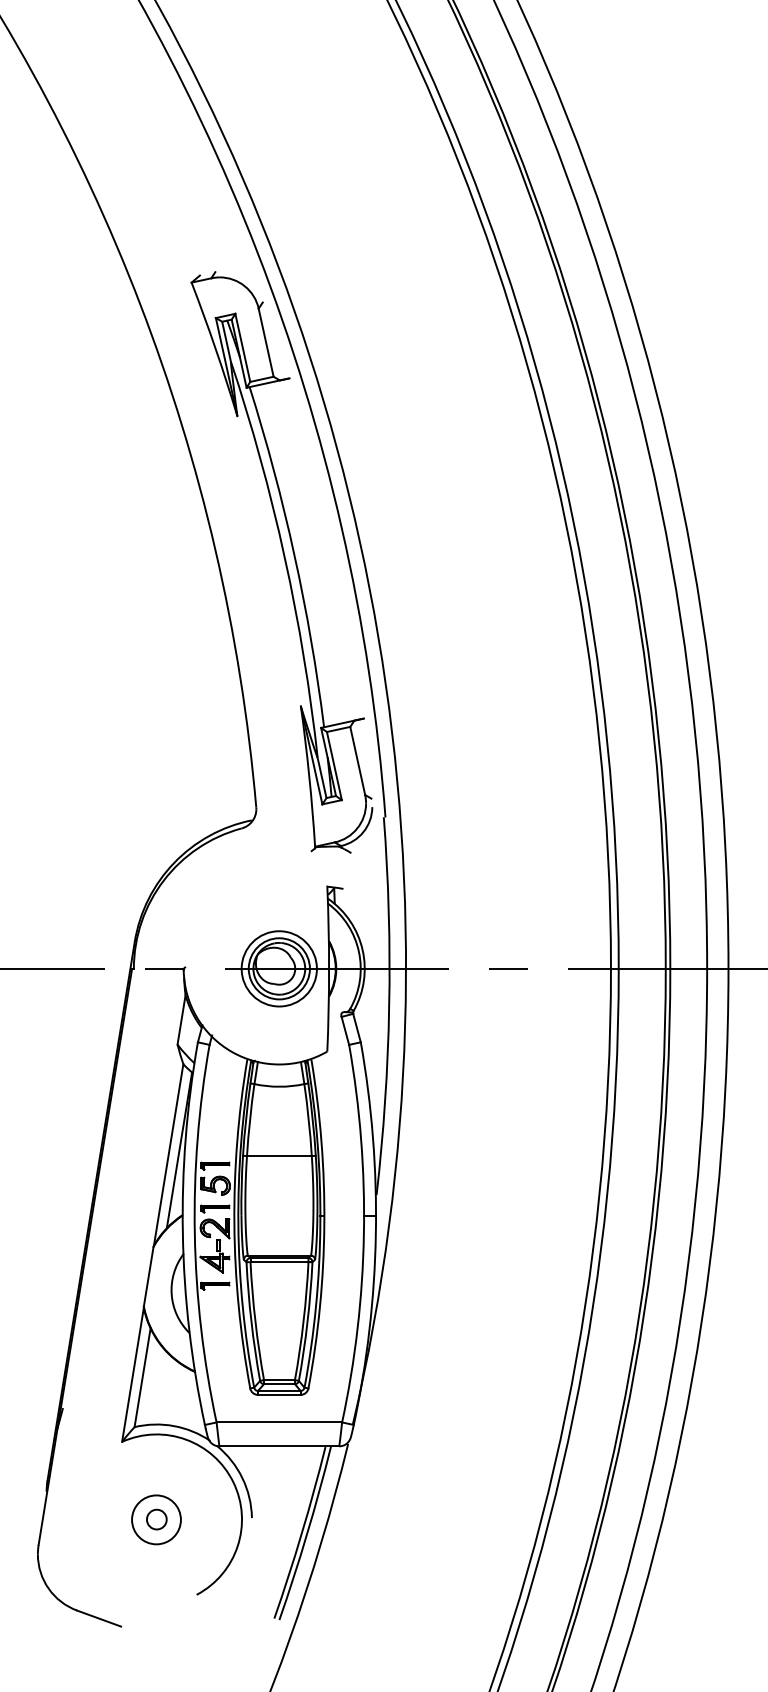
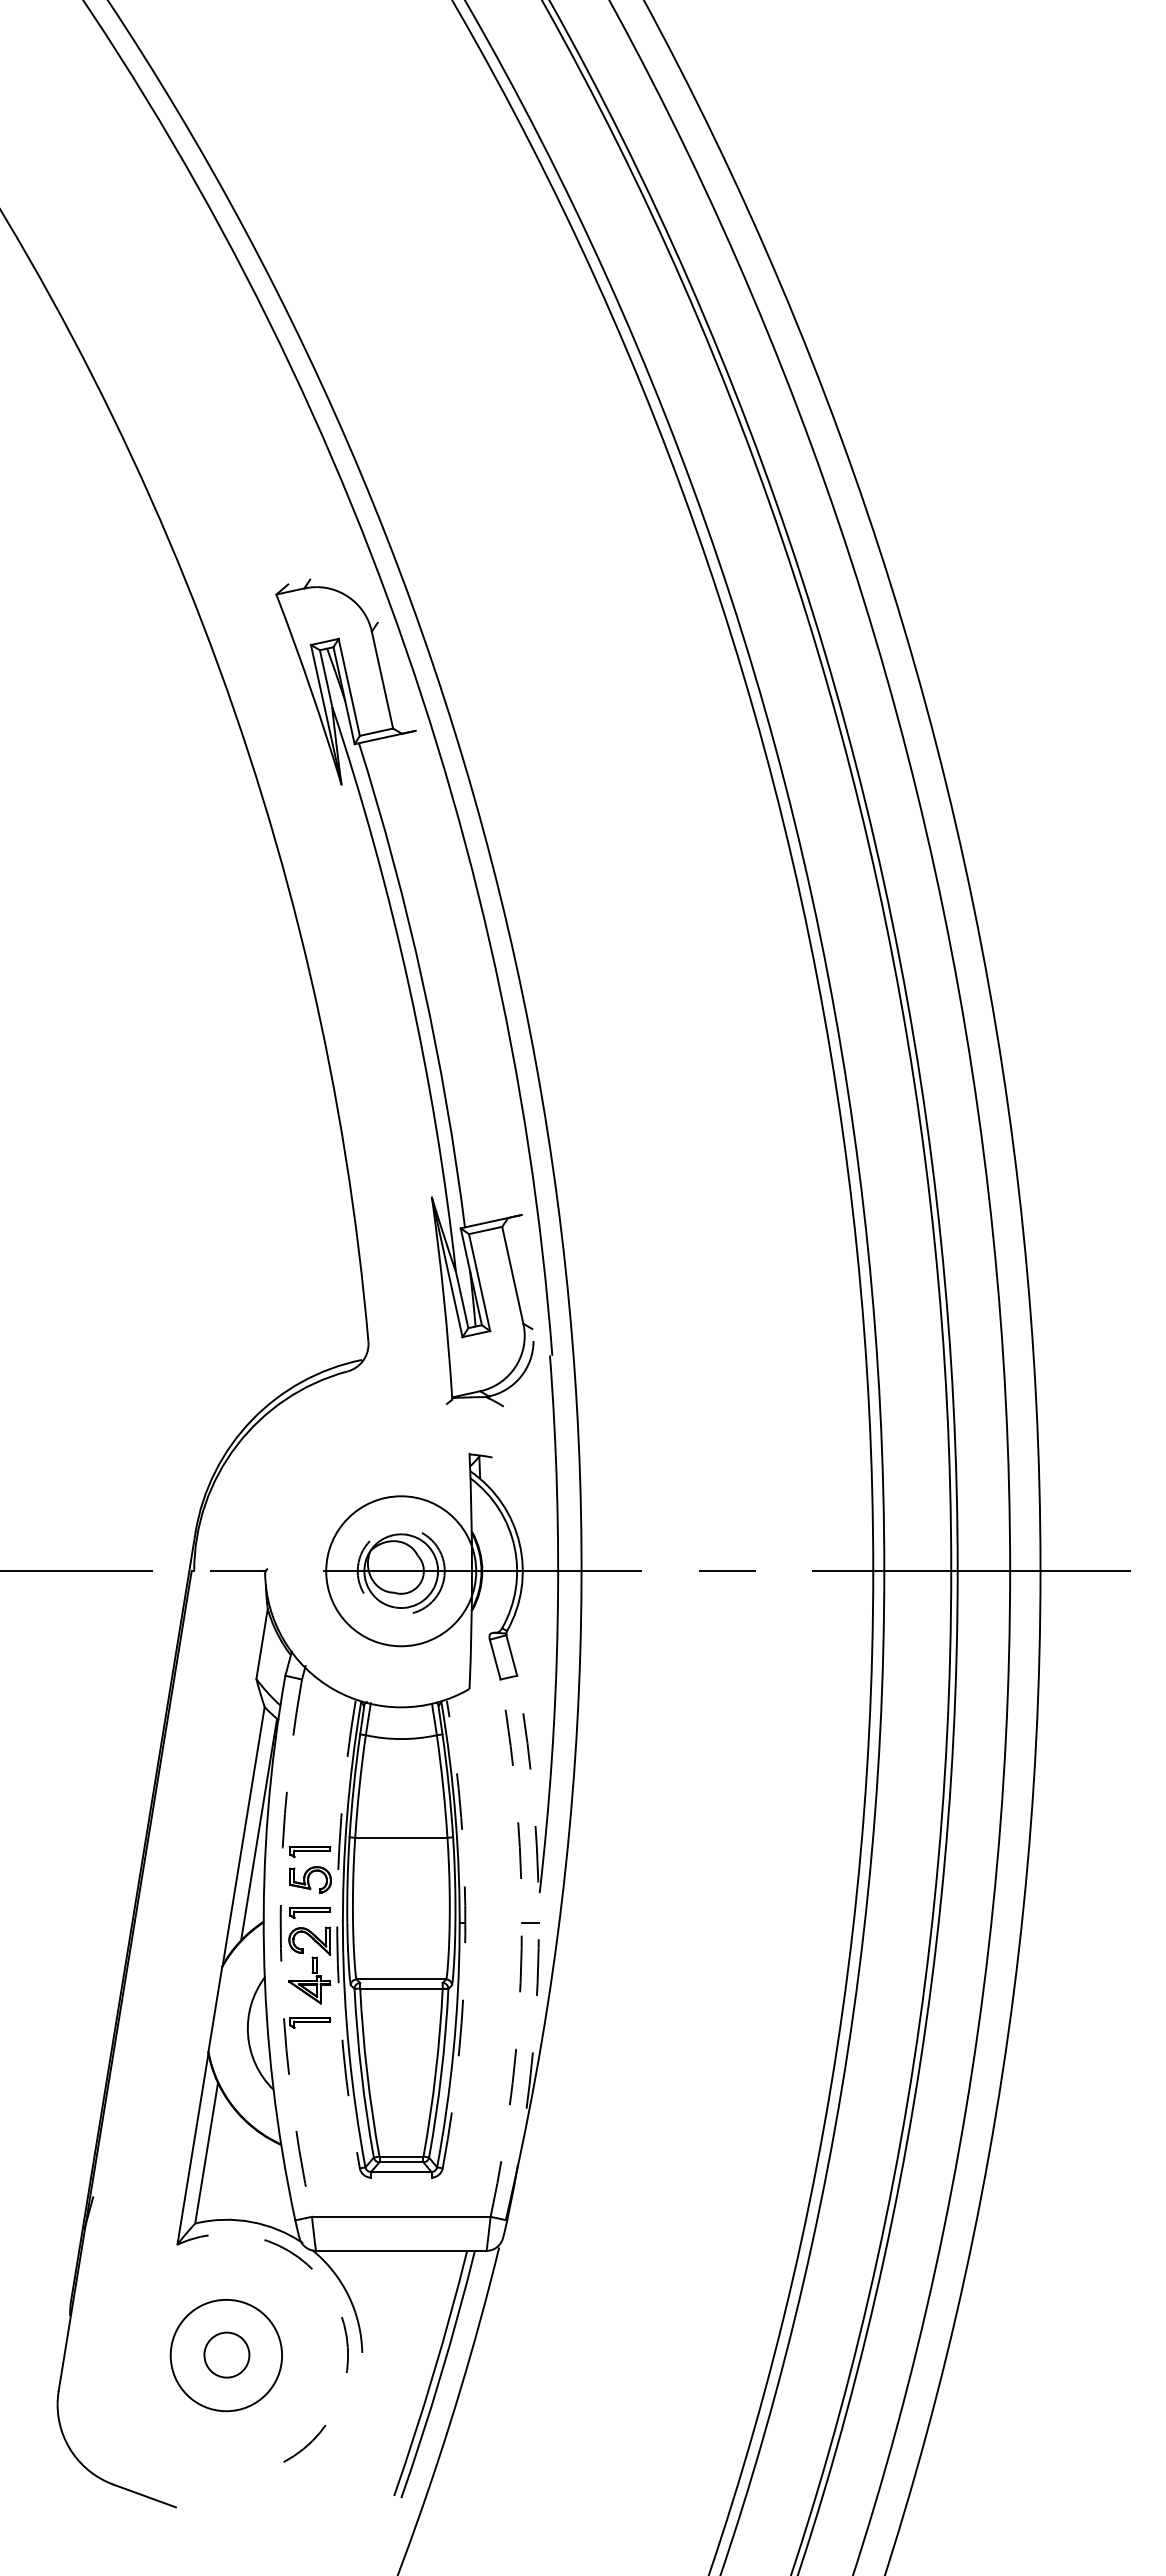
circle: (278, 968) -> (400, 1570), size x1.4
circle: (278, 968) -> (400, 1570), solid -> dashed
arc: (234, 1224) -> (337, 1934), solid -> dashed
arc: (324, 1224) -> (465, 1934), solid -> dashed
arc: (194, 1233) -> (280, 1948), solid -> dashed
arc: (363, 1233) -> (521, 1948), solid -> dashed
arc: (375, 1233) -> (538, 1948), solid -> dashed
line: (279, 1257) -> (401, 1982), removed
line: (279, 1394) -> (401, 2177), removed
arc: (233, 1482) -> (335, 2302), solid -> dashed
circle: (156, 1519) -> (226, 2355), size x1.6
circle: (156, 1519) -> (226, 2355), size x1.6

